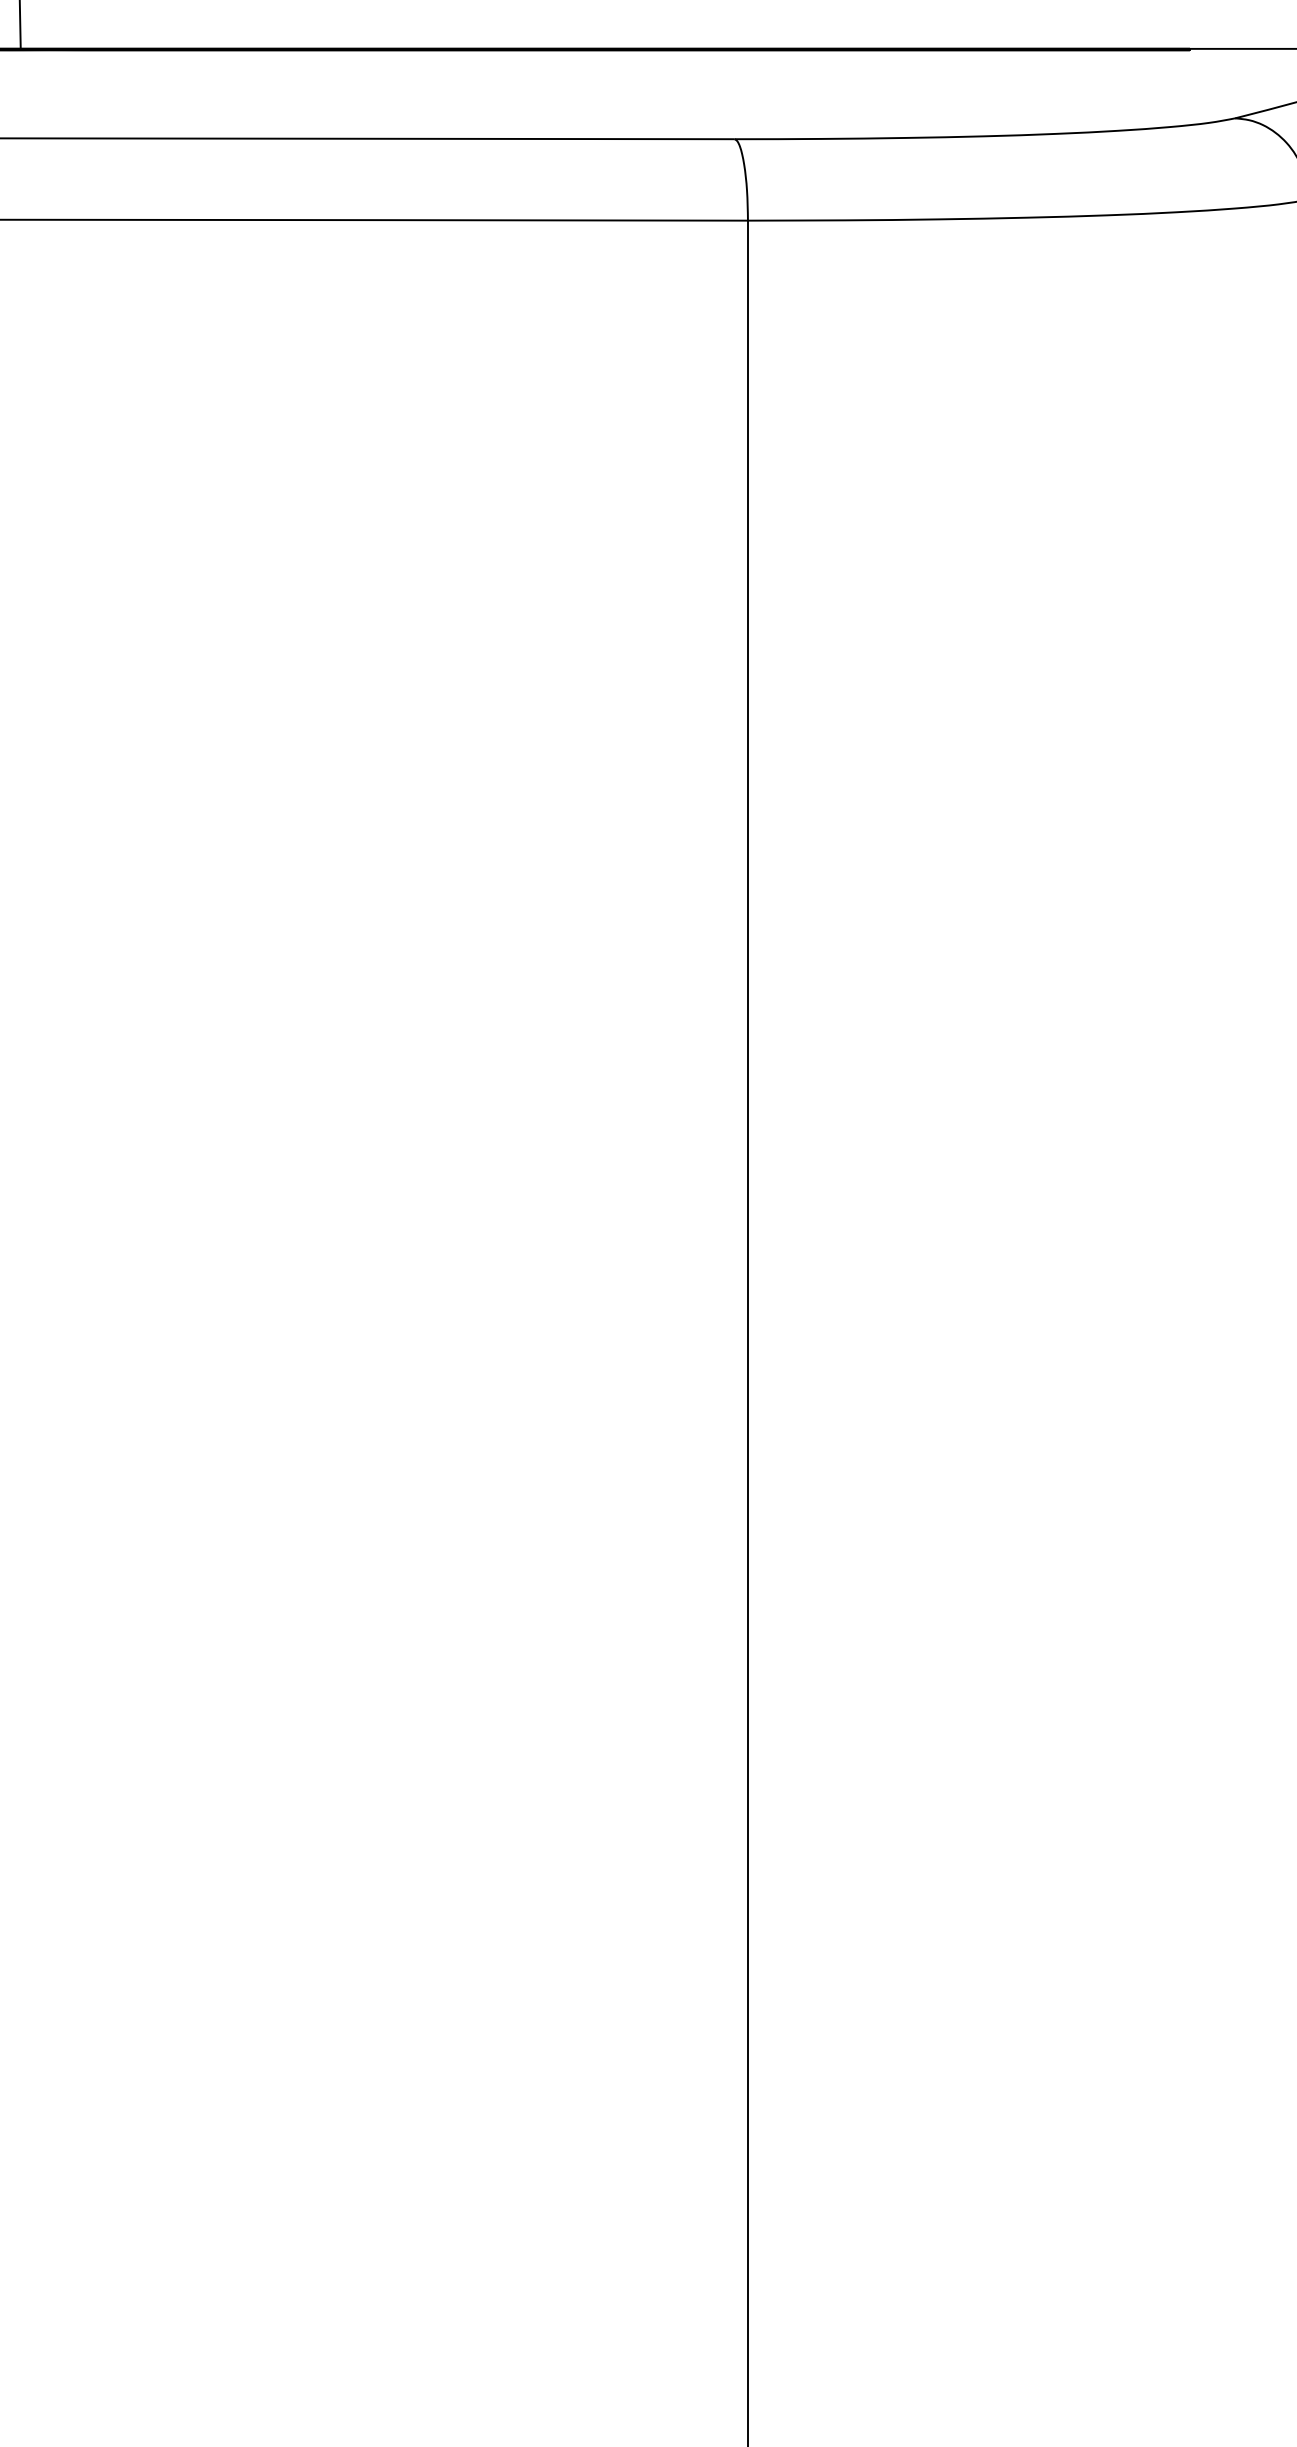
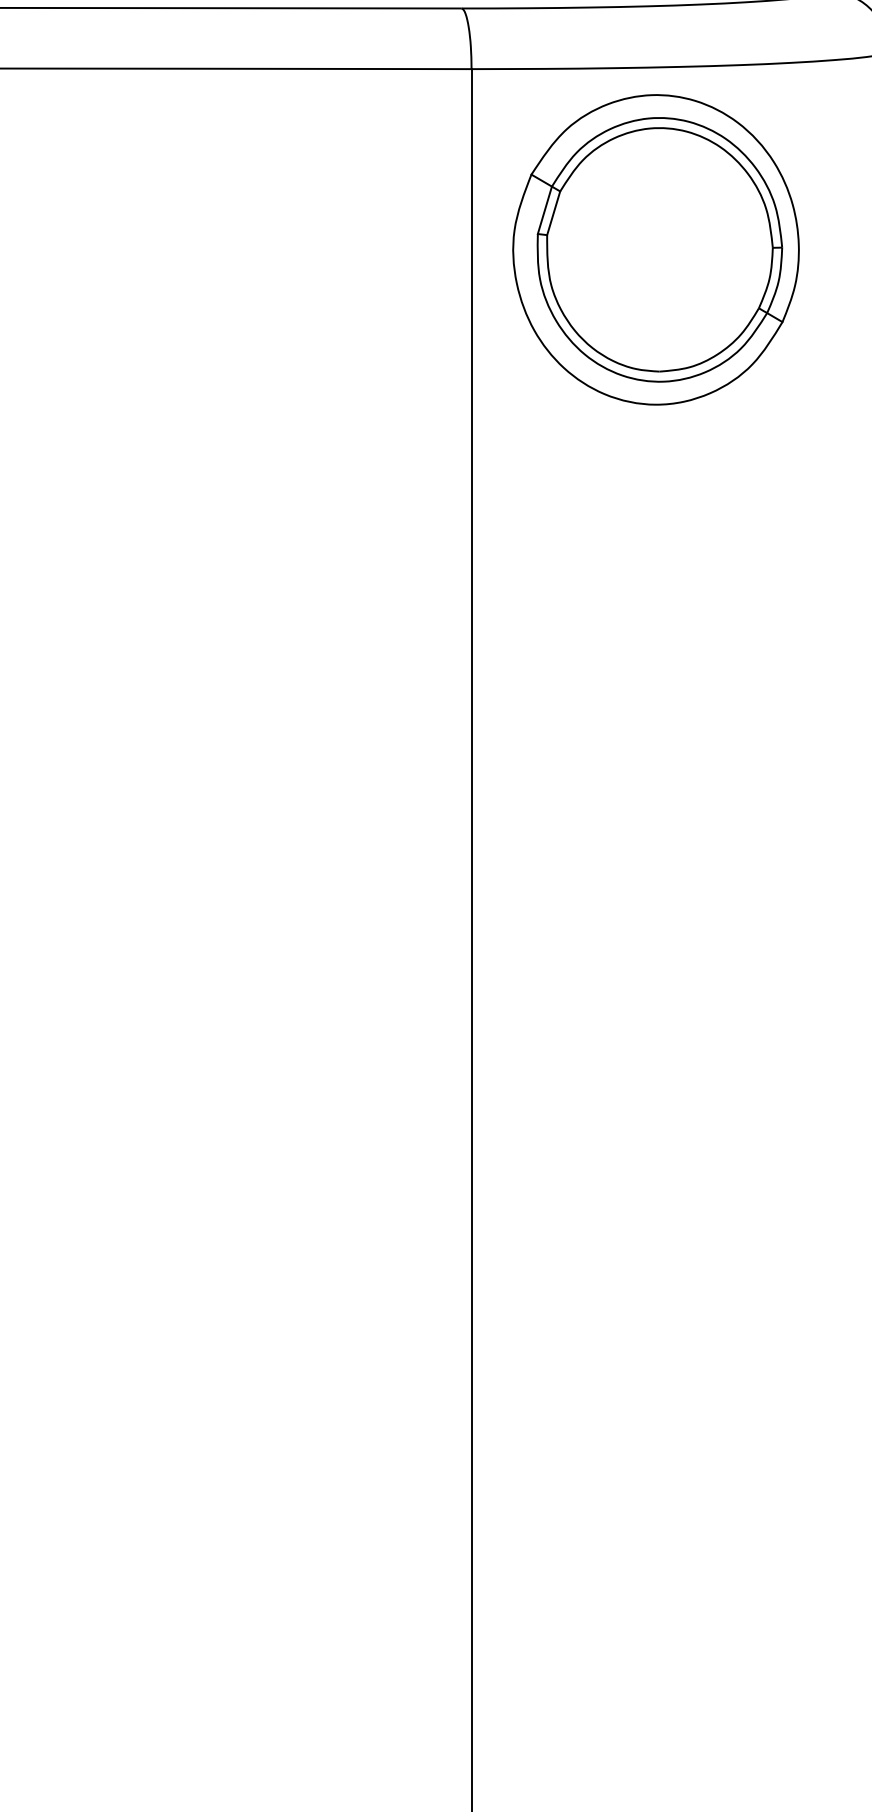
part: (995, 463) -> (655, 249), added

